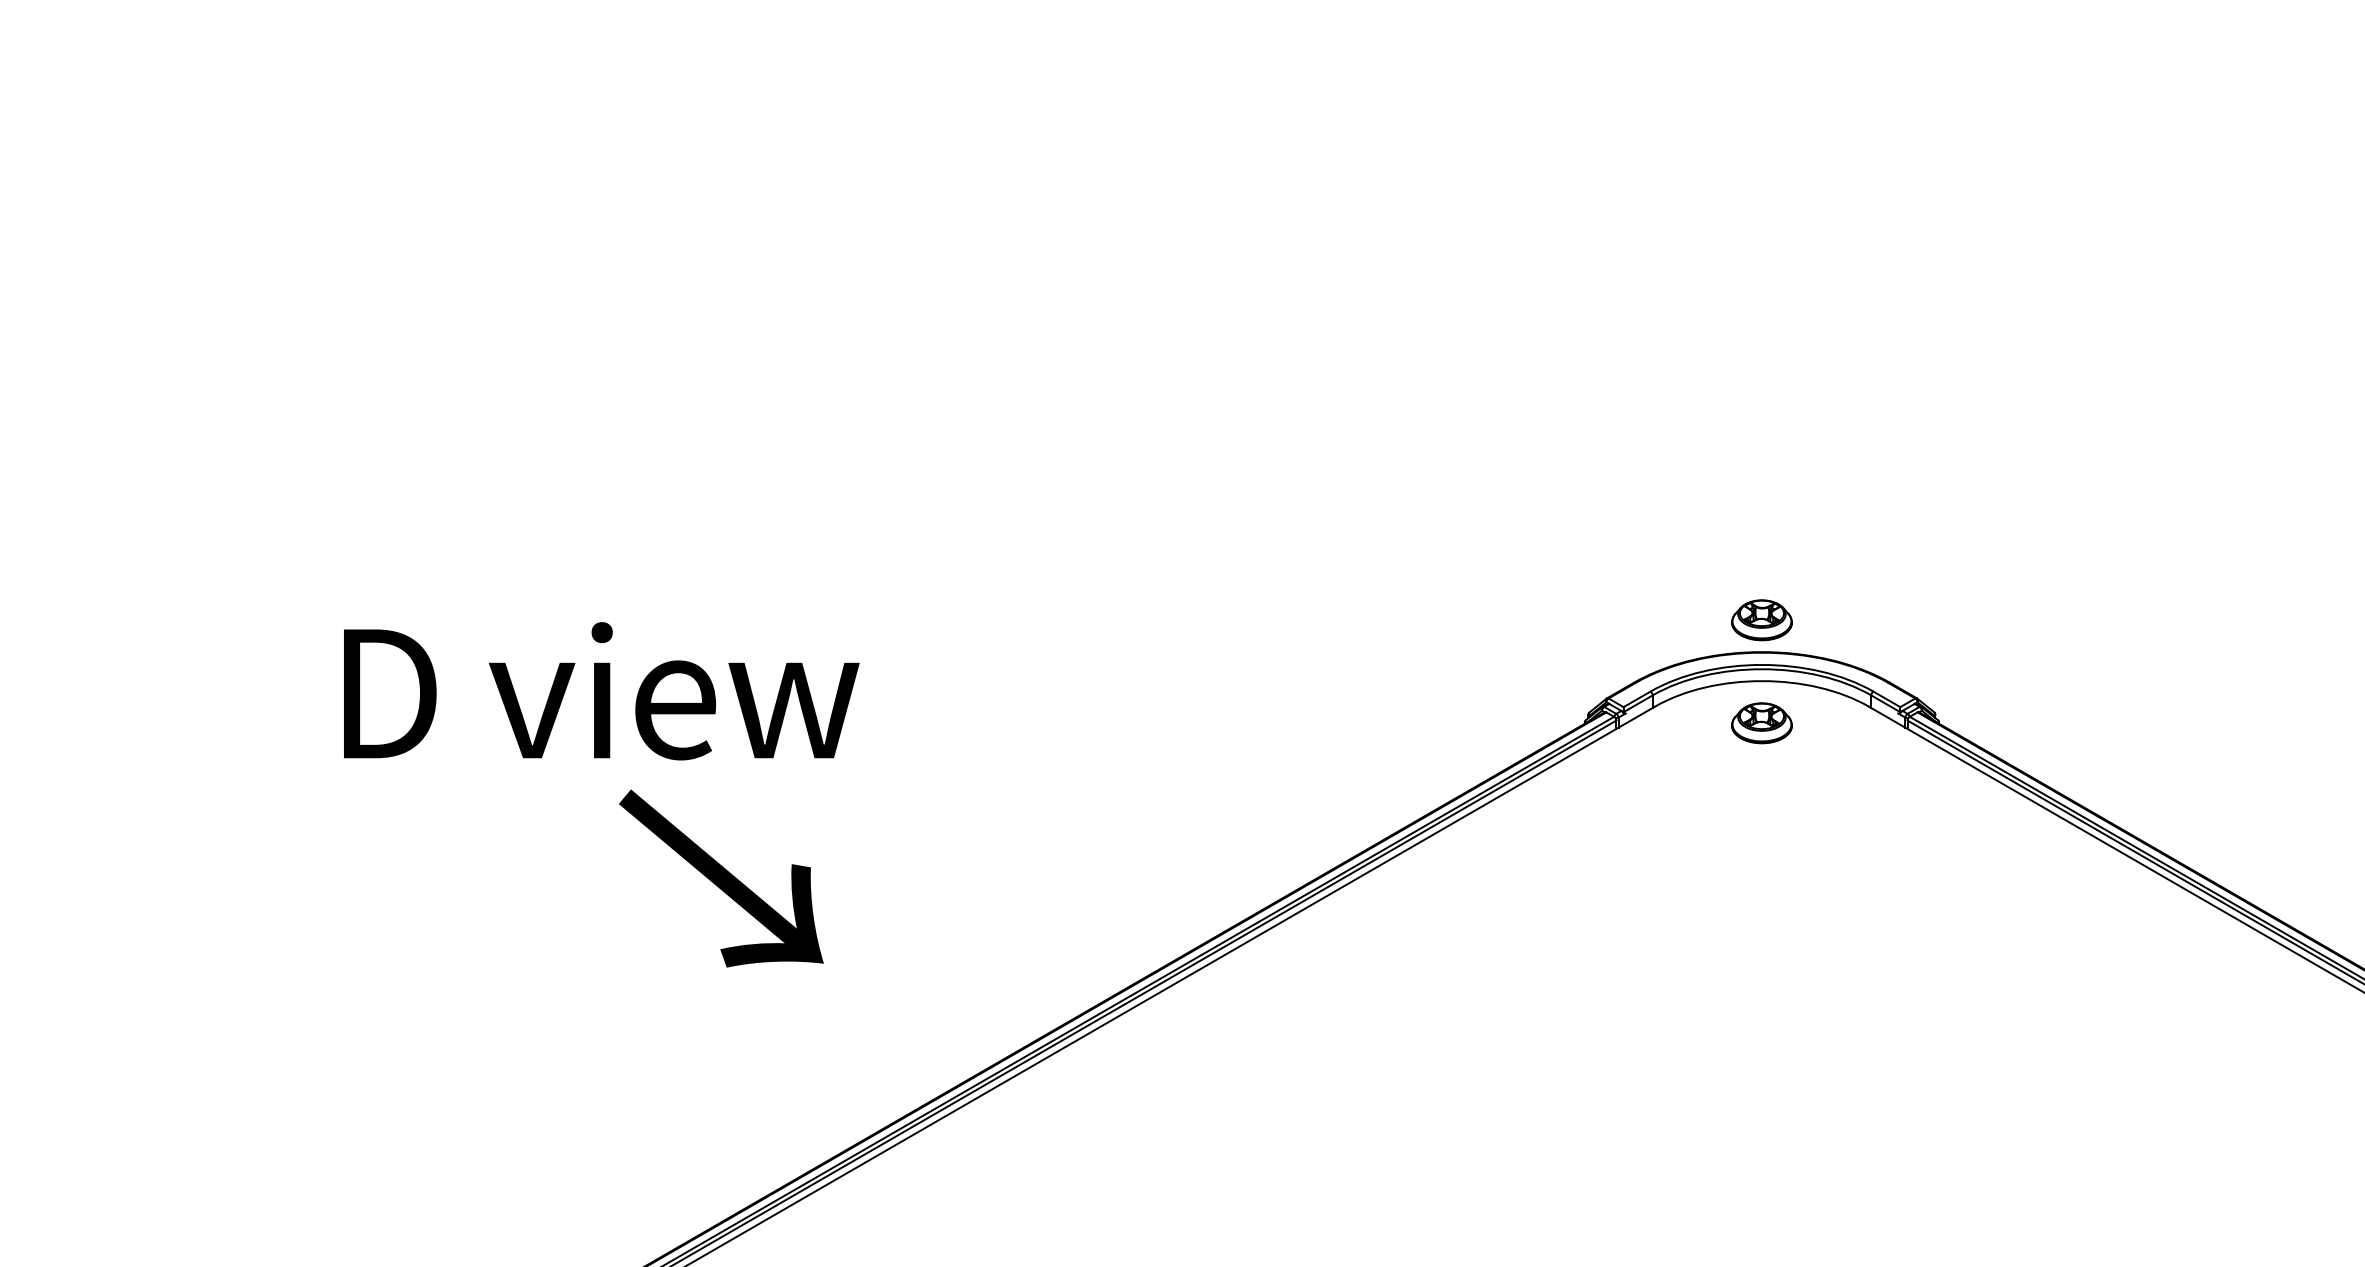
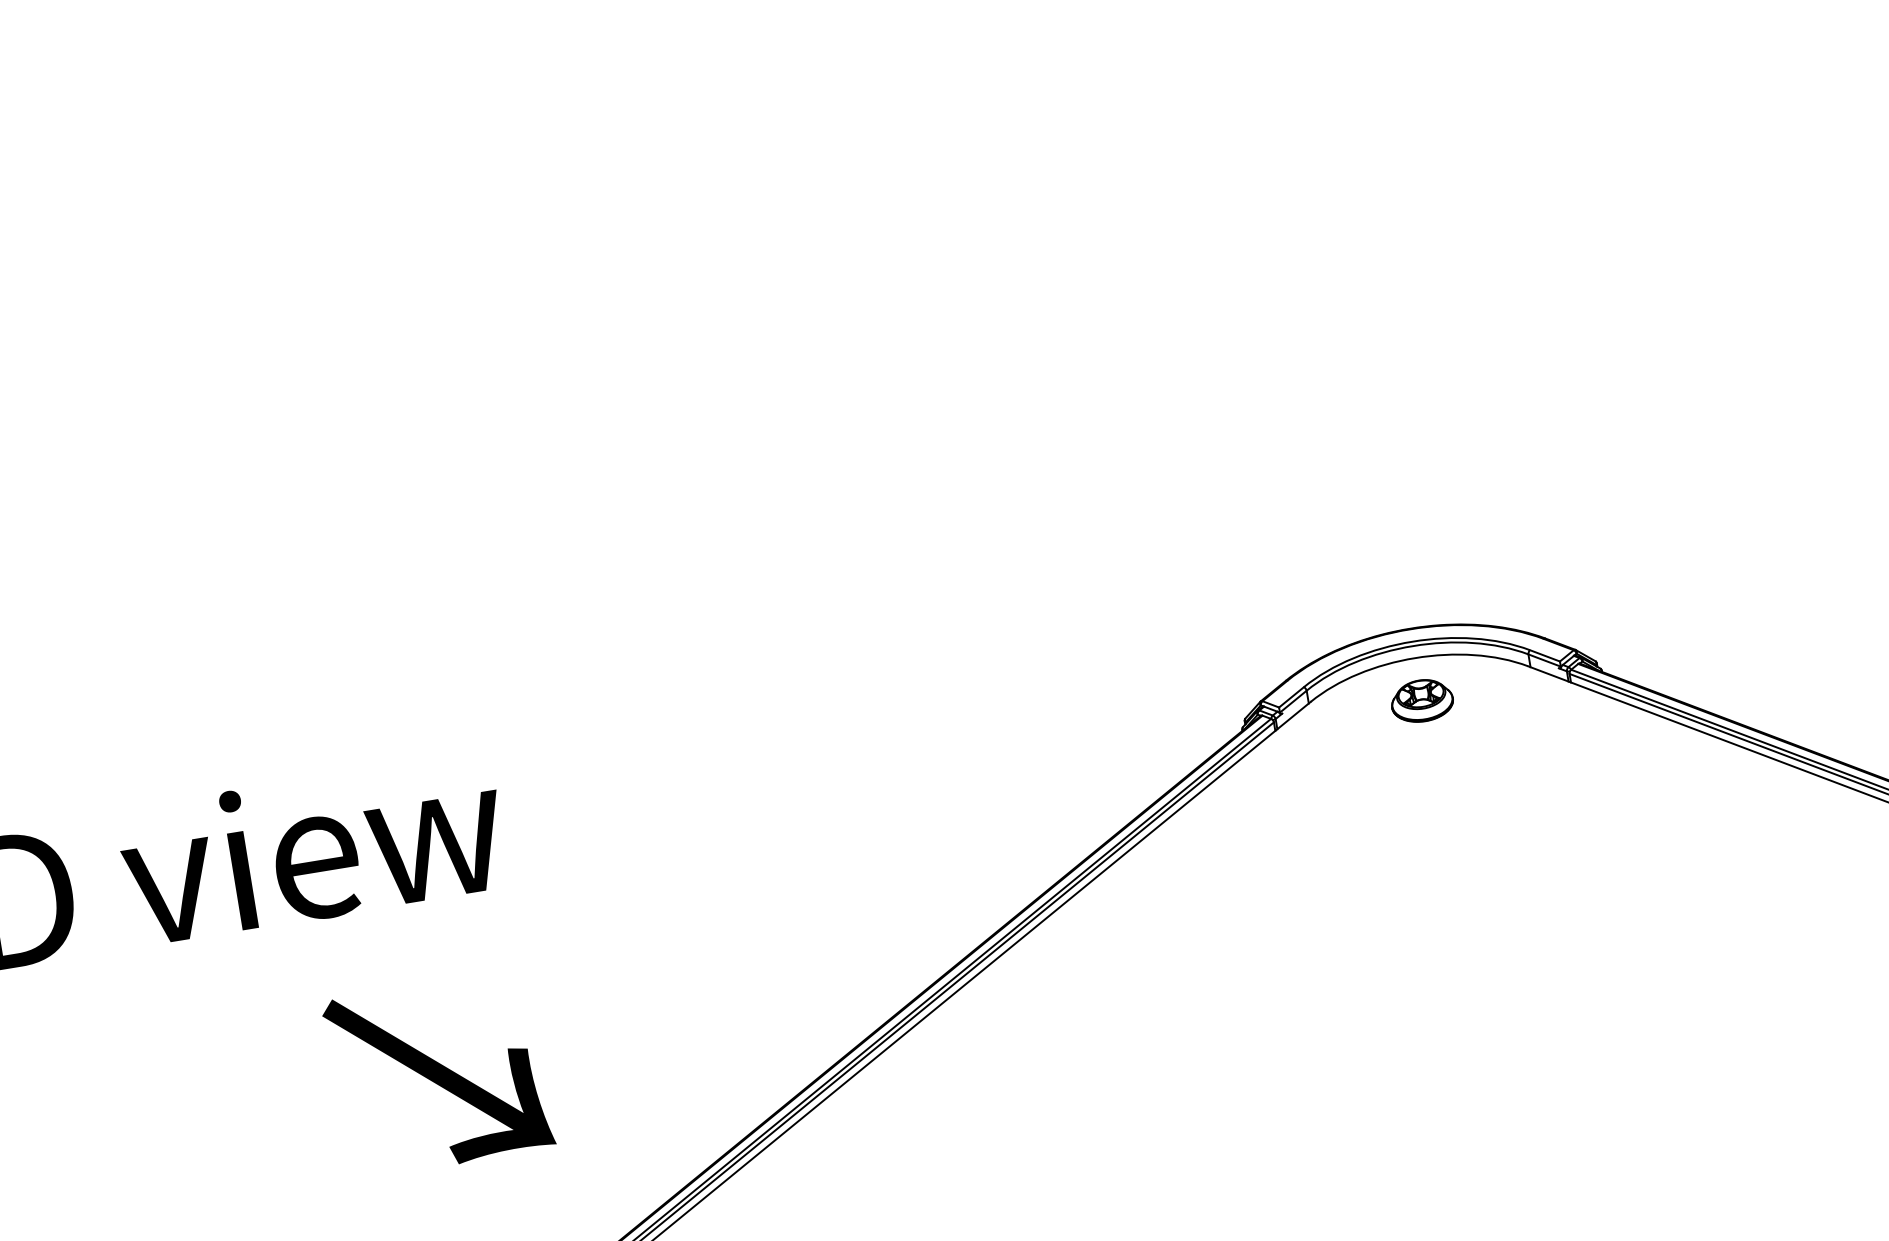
part: (1761, 620) -> (1404, 596), removed
text: (721, 878) -> (438, 1074), moved

